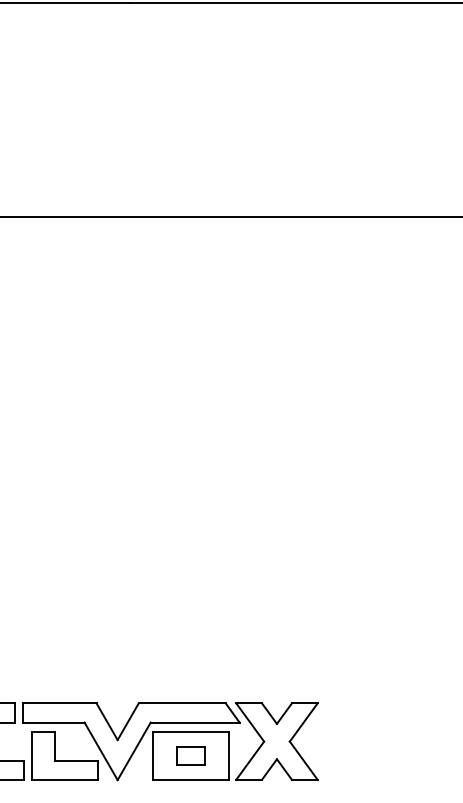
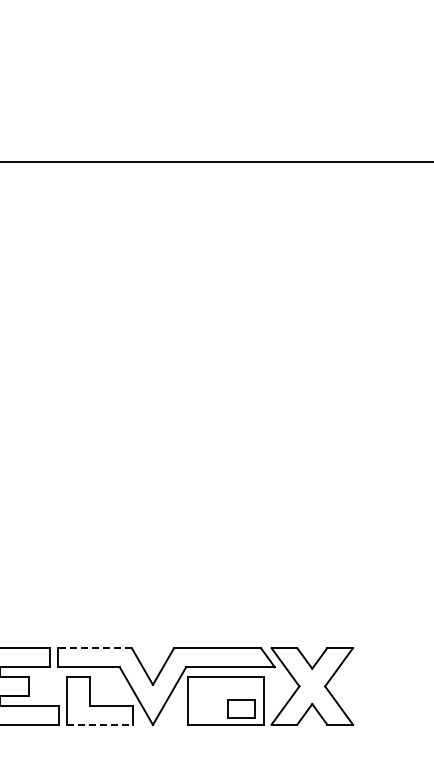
line: (59, 703) -> (94, 648), solid -> dashed
part: (190, 755) -> (240, 708), moved
line: (65, 780) -> (100, 725), solid -> dashed

